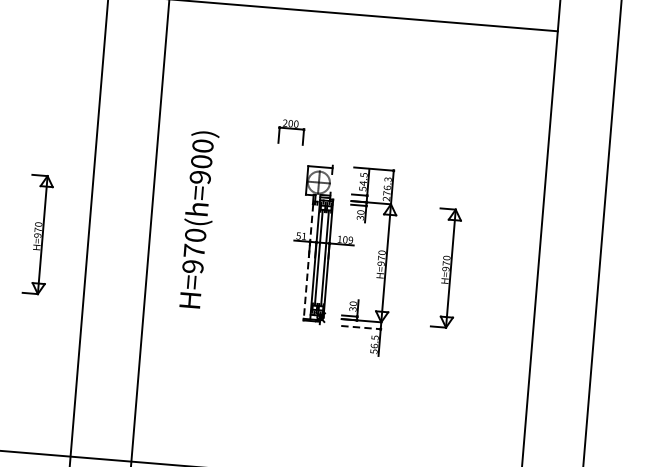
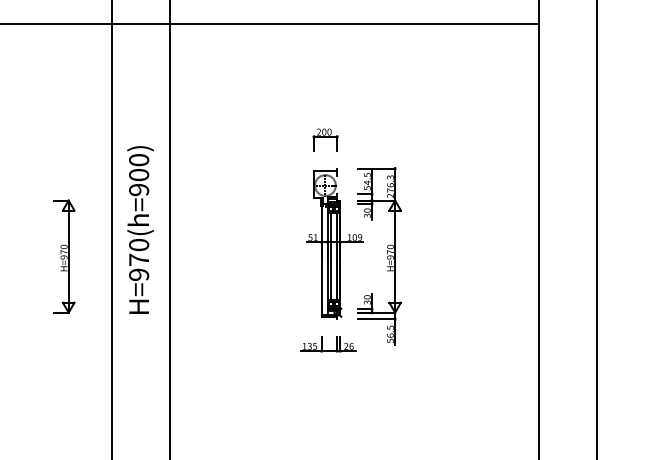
part: (291, 131) -> (325, 139), moved
text: (198, 219) -> (140, 229), moved
line: (308, 261) -> (321, 260), dashed -> solid
part: (446, 268) -> (452, 256), removed
line: (361, 327) -> (376, 319), dashed -> solid
part: (308, 350) -> (328, 344), added

